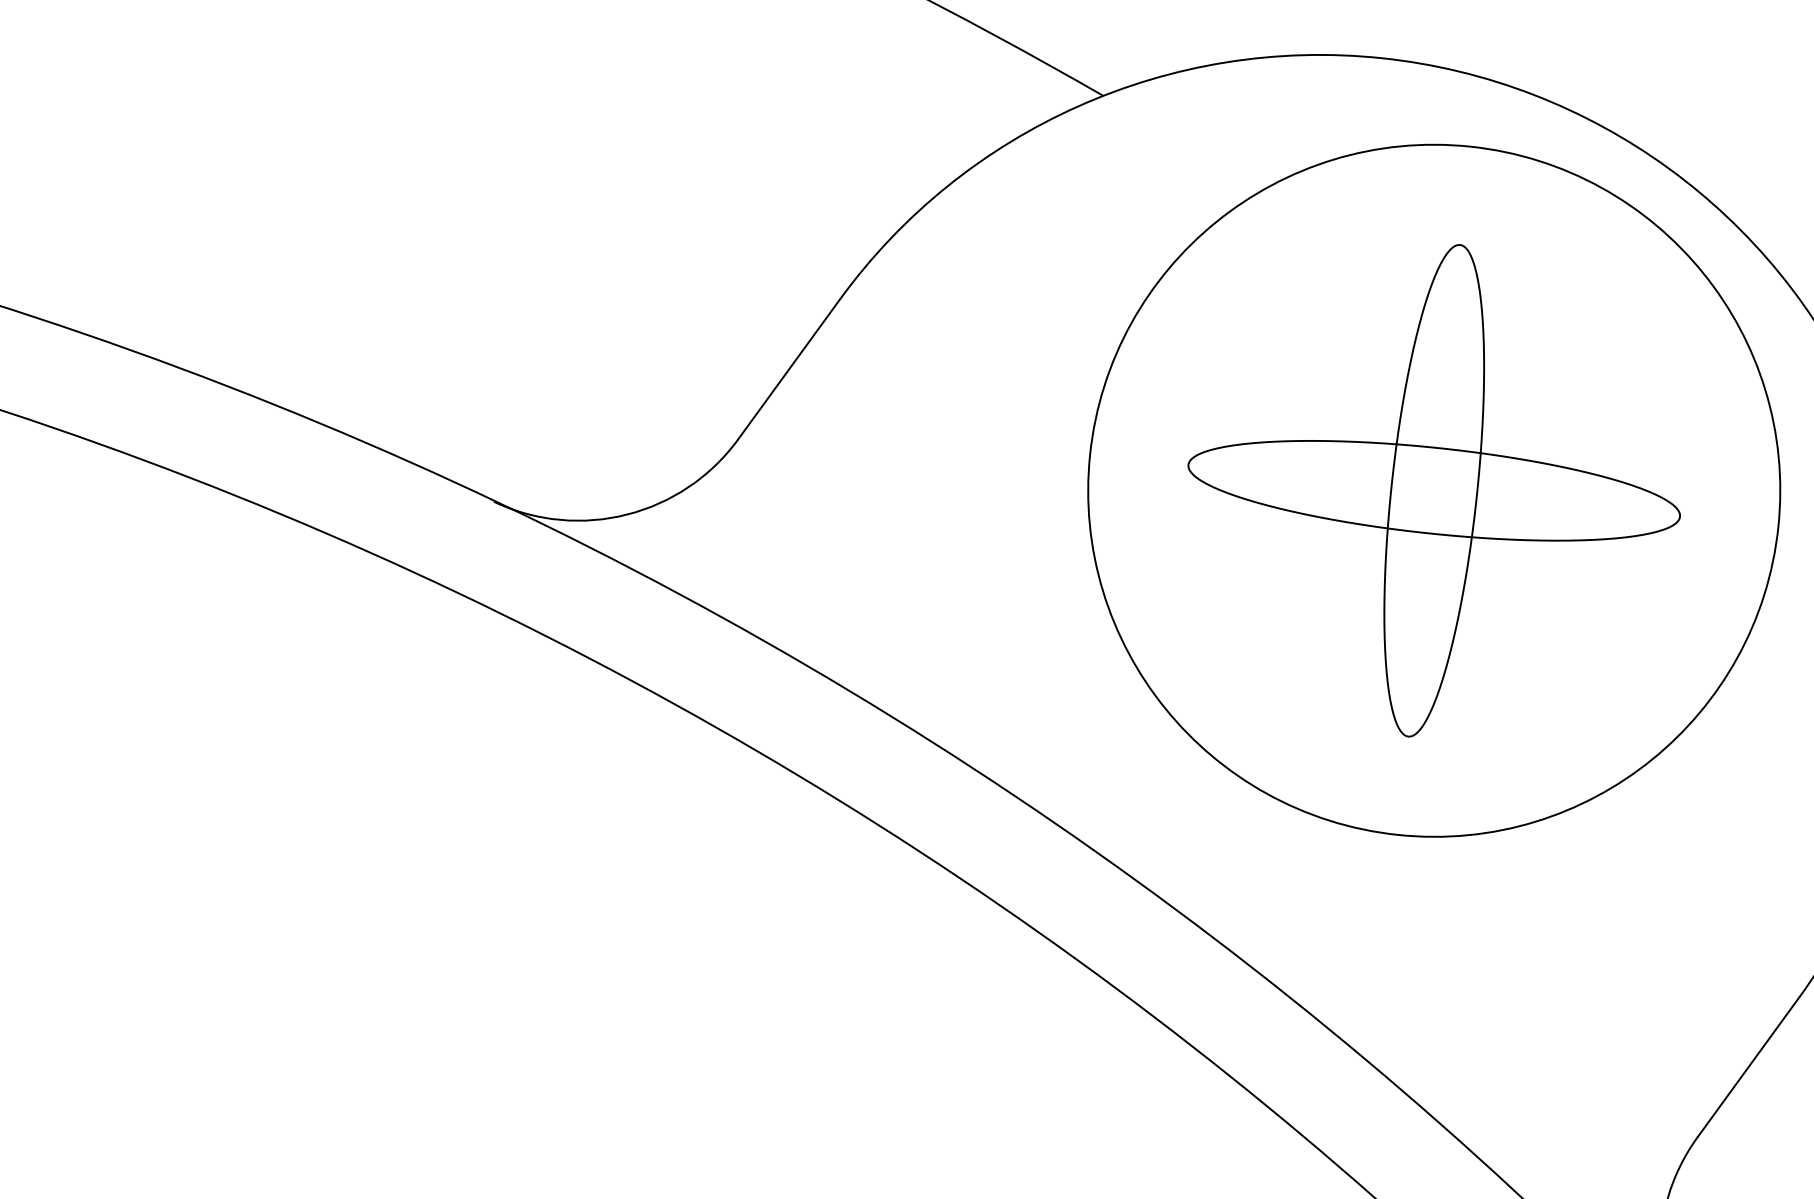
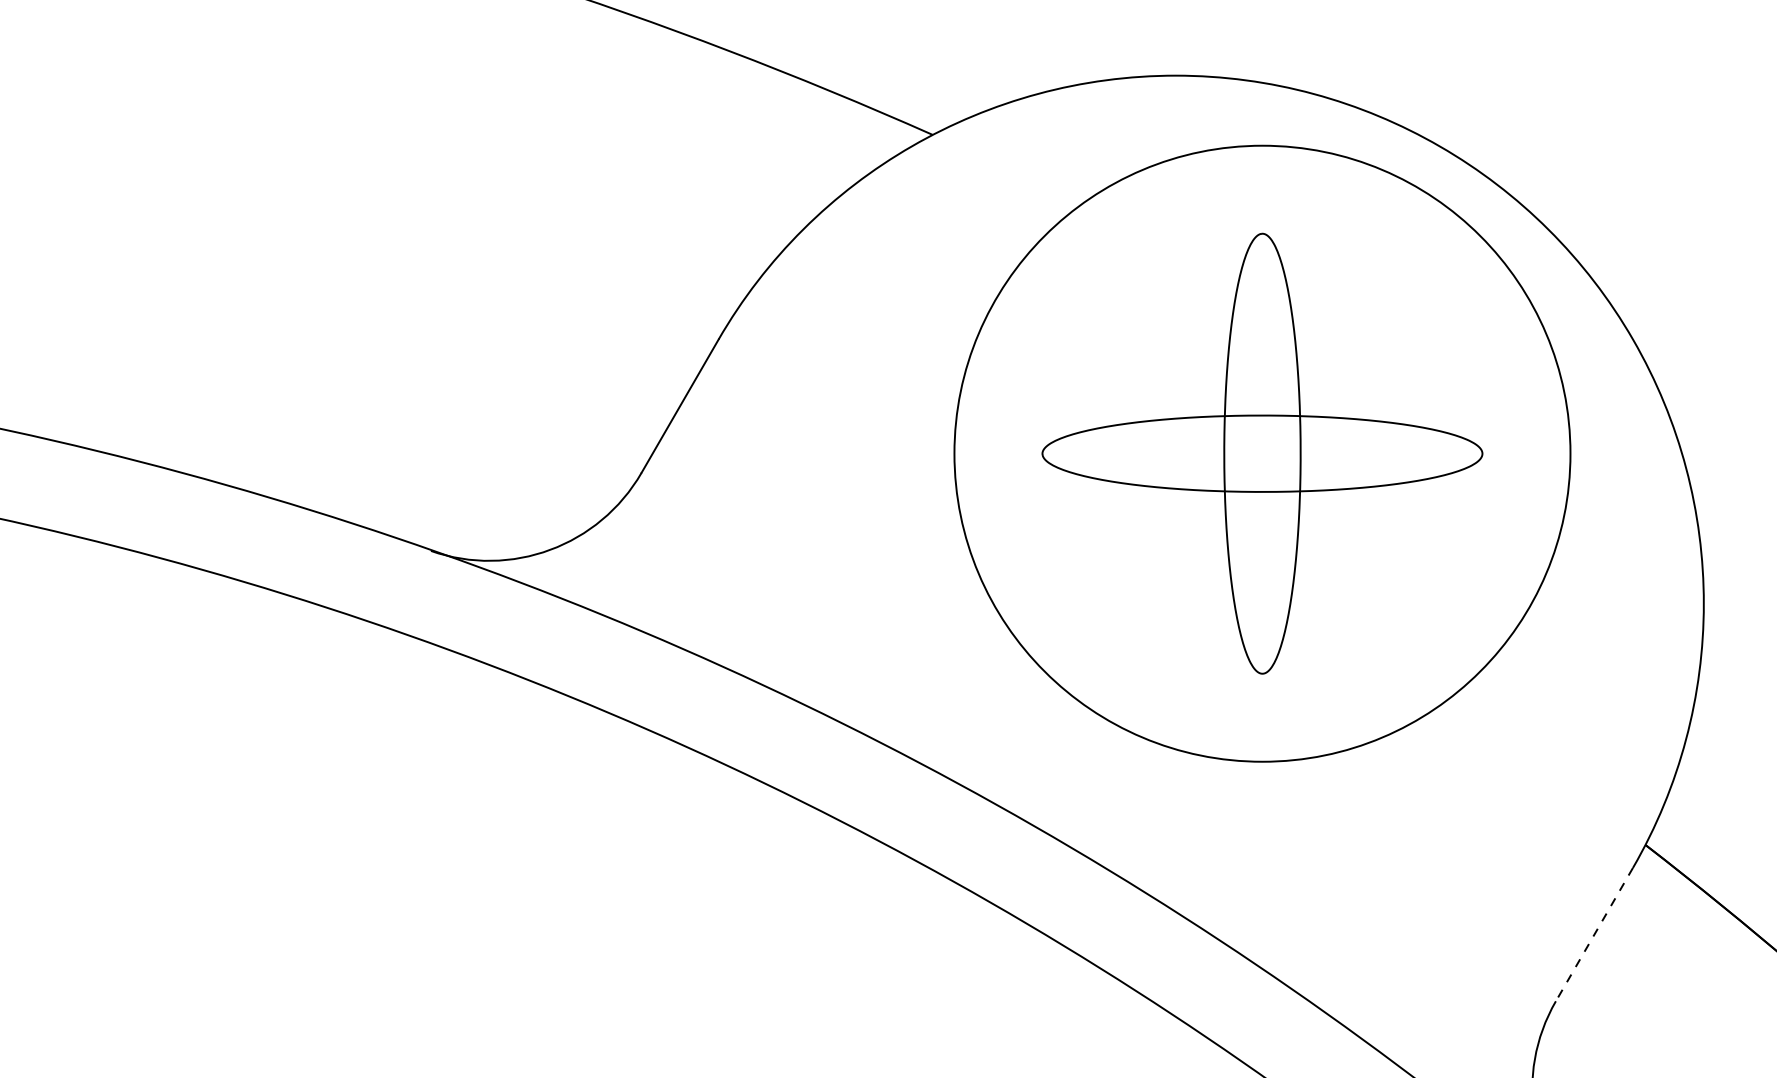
line: (1748, 1068) -> (1594, 935), solid -> dashed

